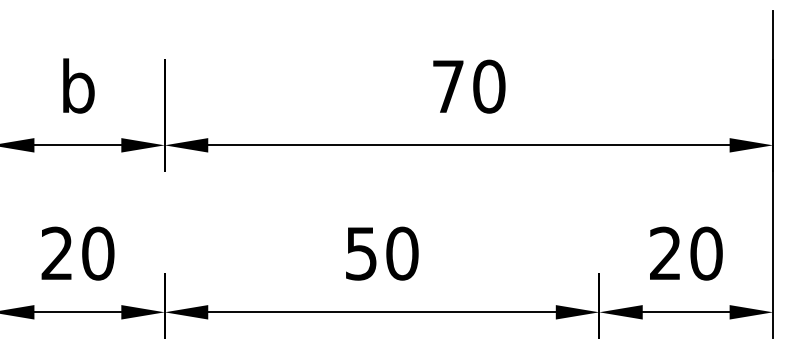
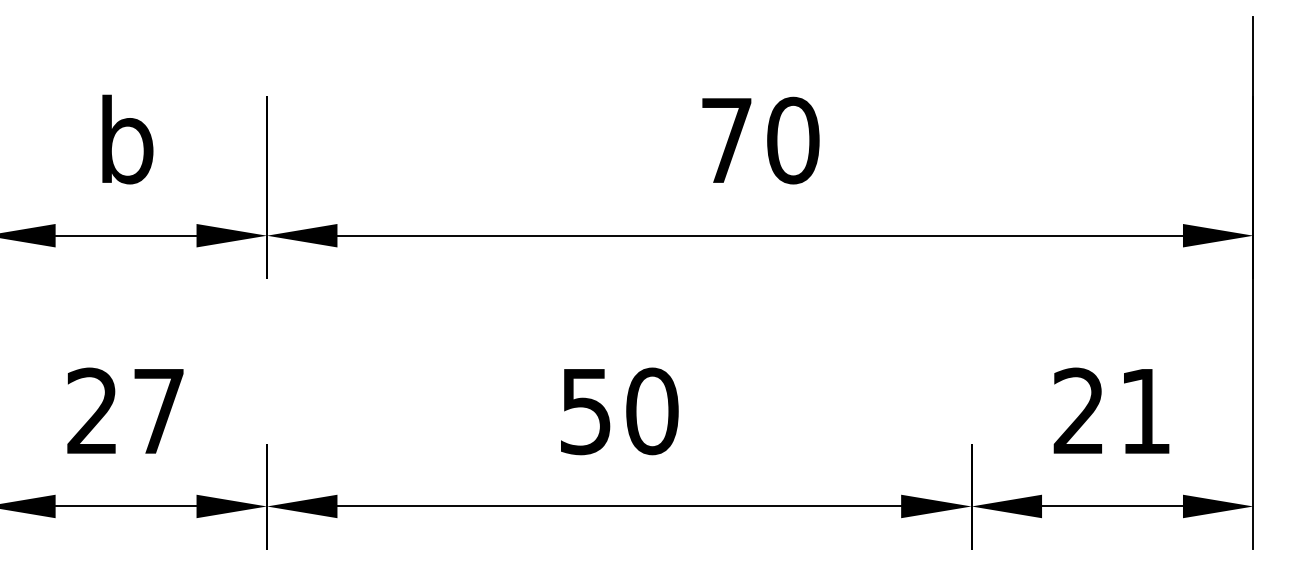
text: (98, 253) -> (159, 411), 20 -> 27
text: (706, 253) -> (1145, 411), 20 -> 21

